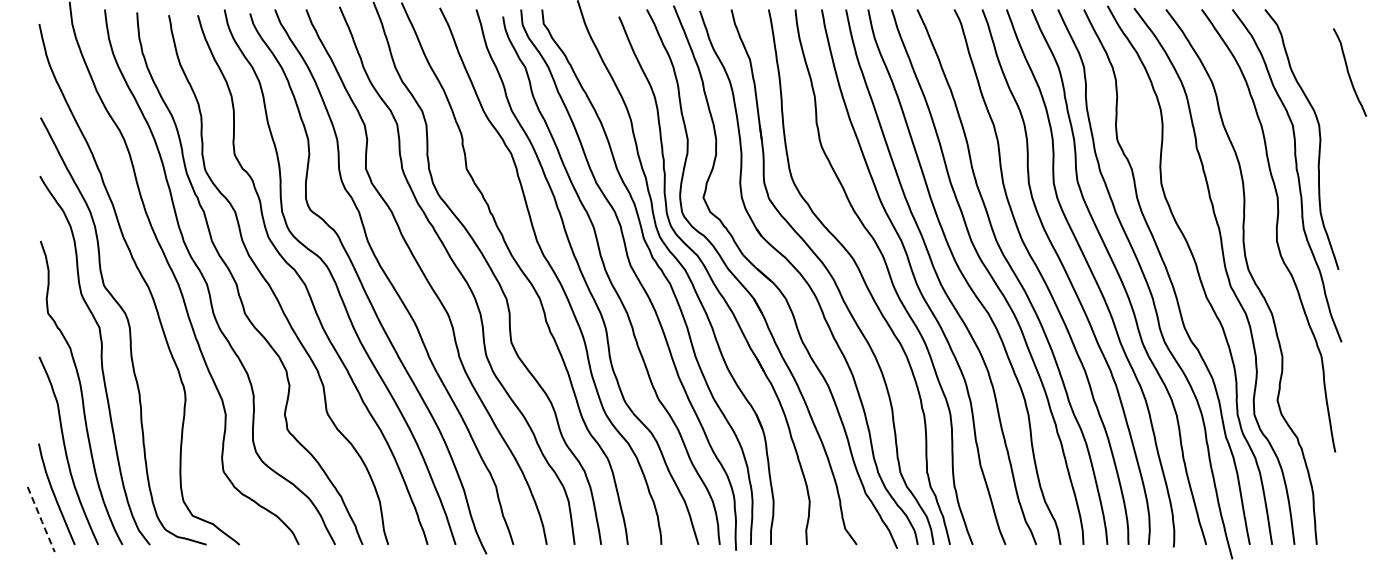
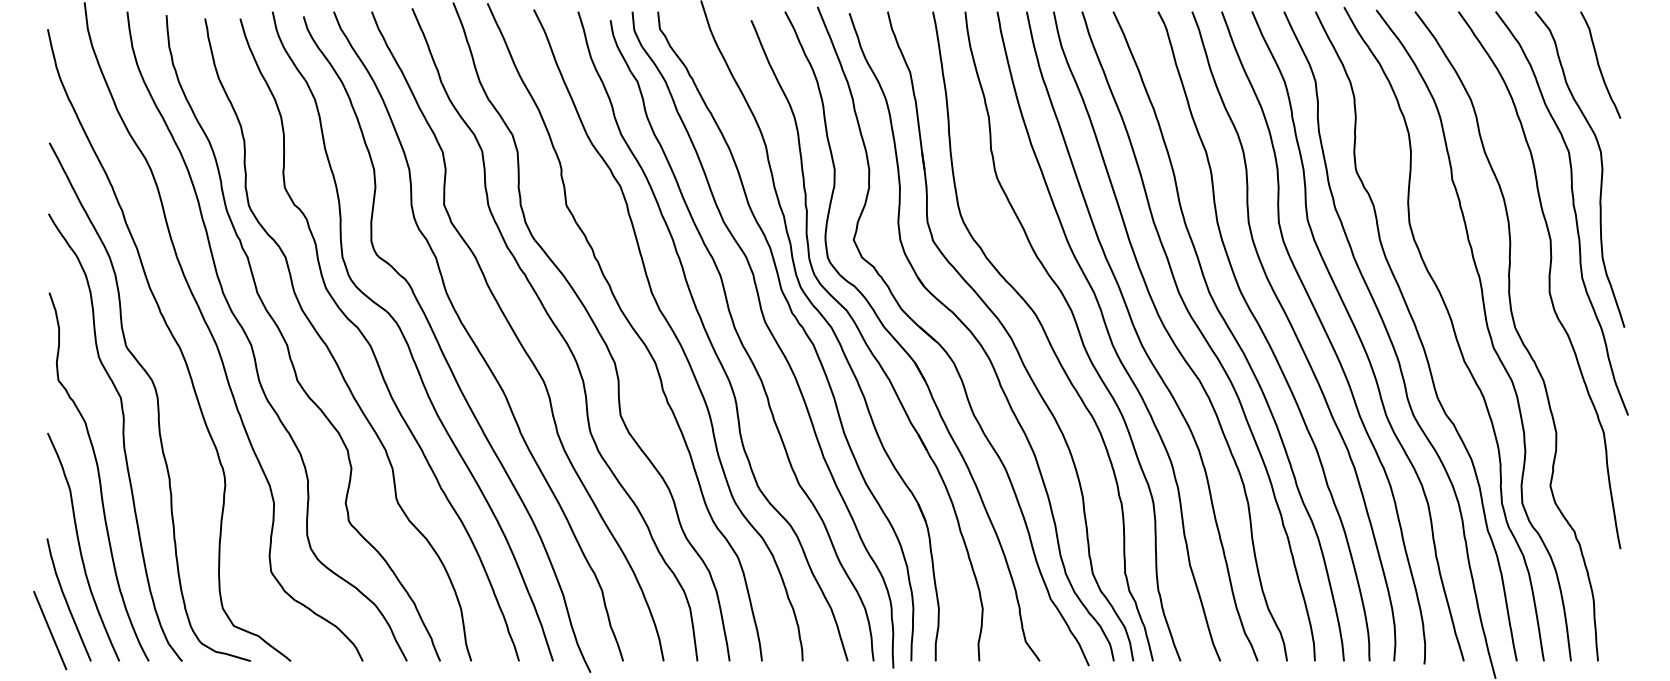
curve: (1349, 72) -> (1600, 65), moved
line: (41, 520) -> (50, 631), dashed -> solid

